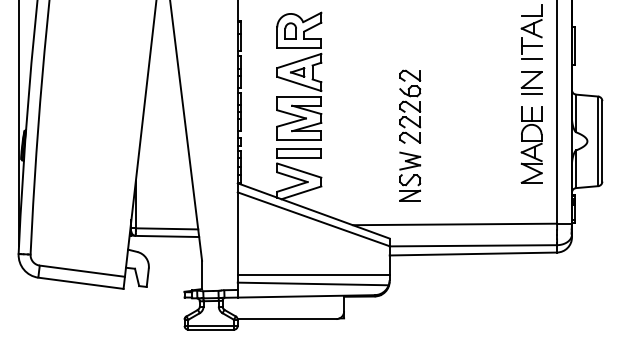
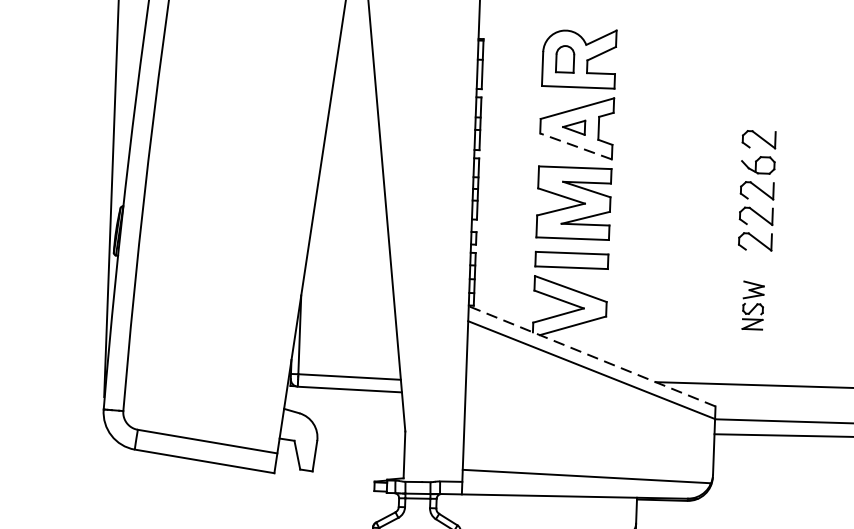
line: (298, 83) -> (574, 145), solid -> dashed
part: (410, 176) -> (753, 305), size x0.6
line: (313, 210) -> (591, 355), solid -> dashed
line: (313, 275) -> (587, 462), removed

